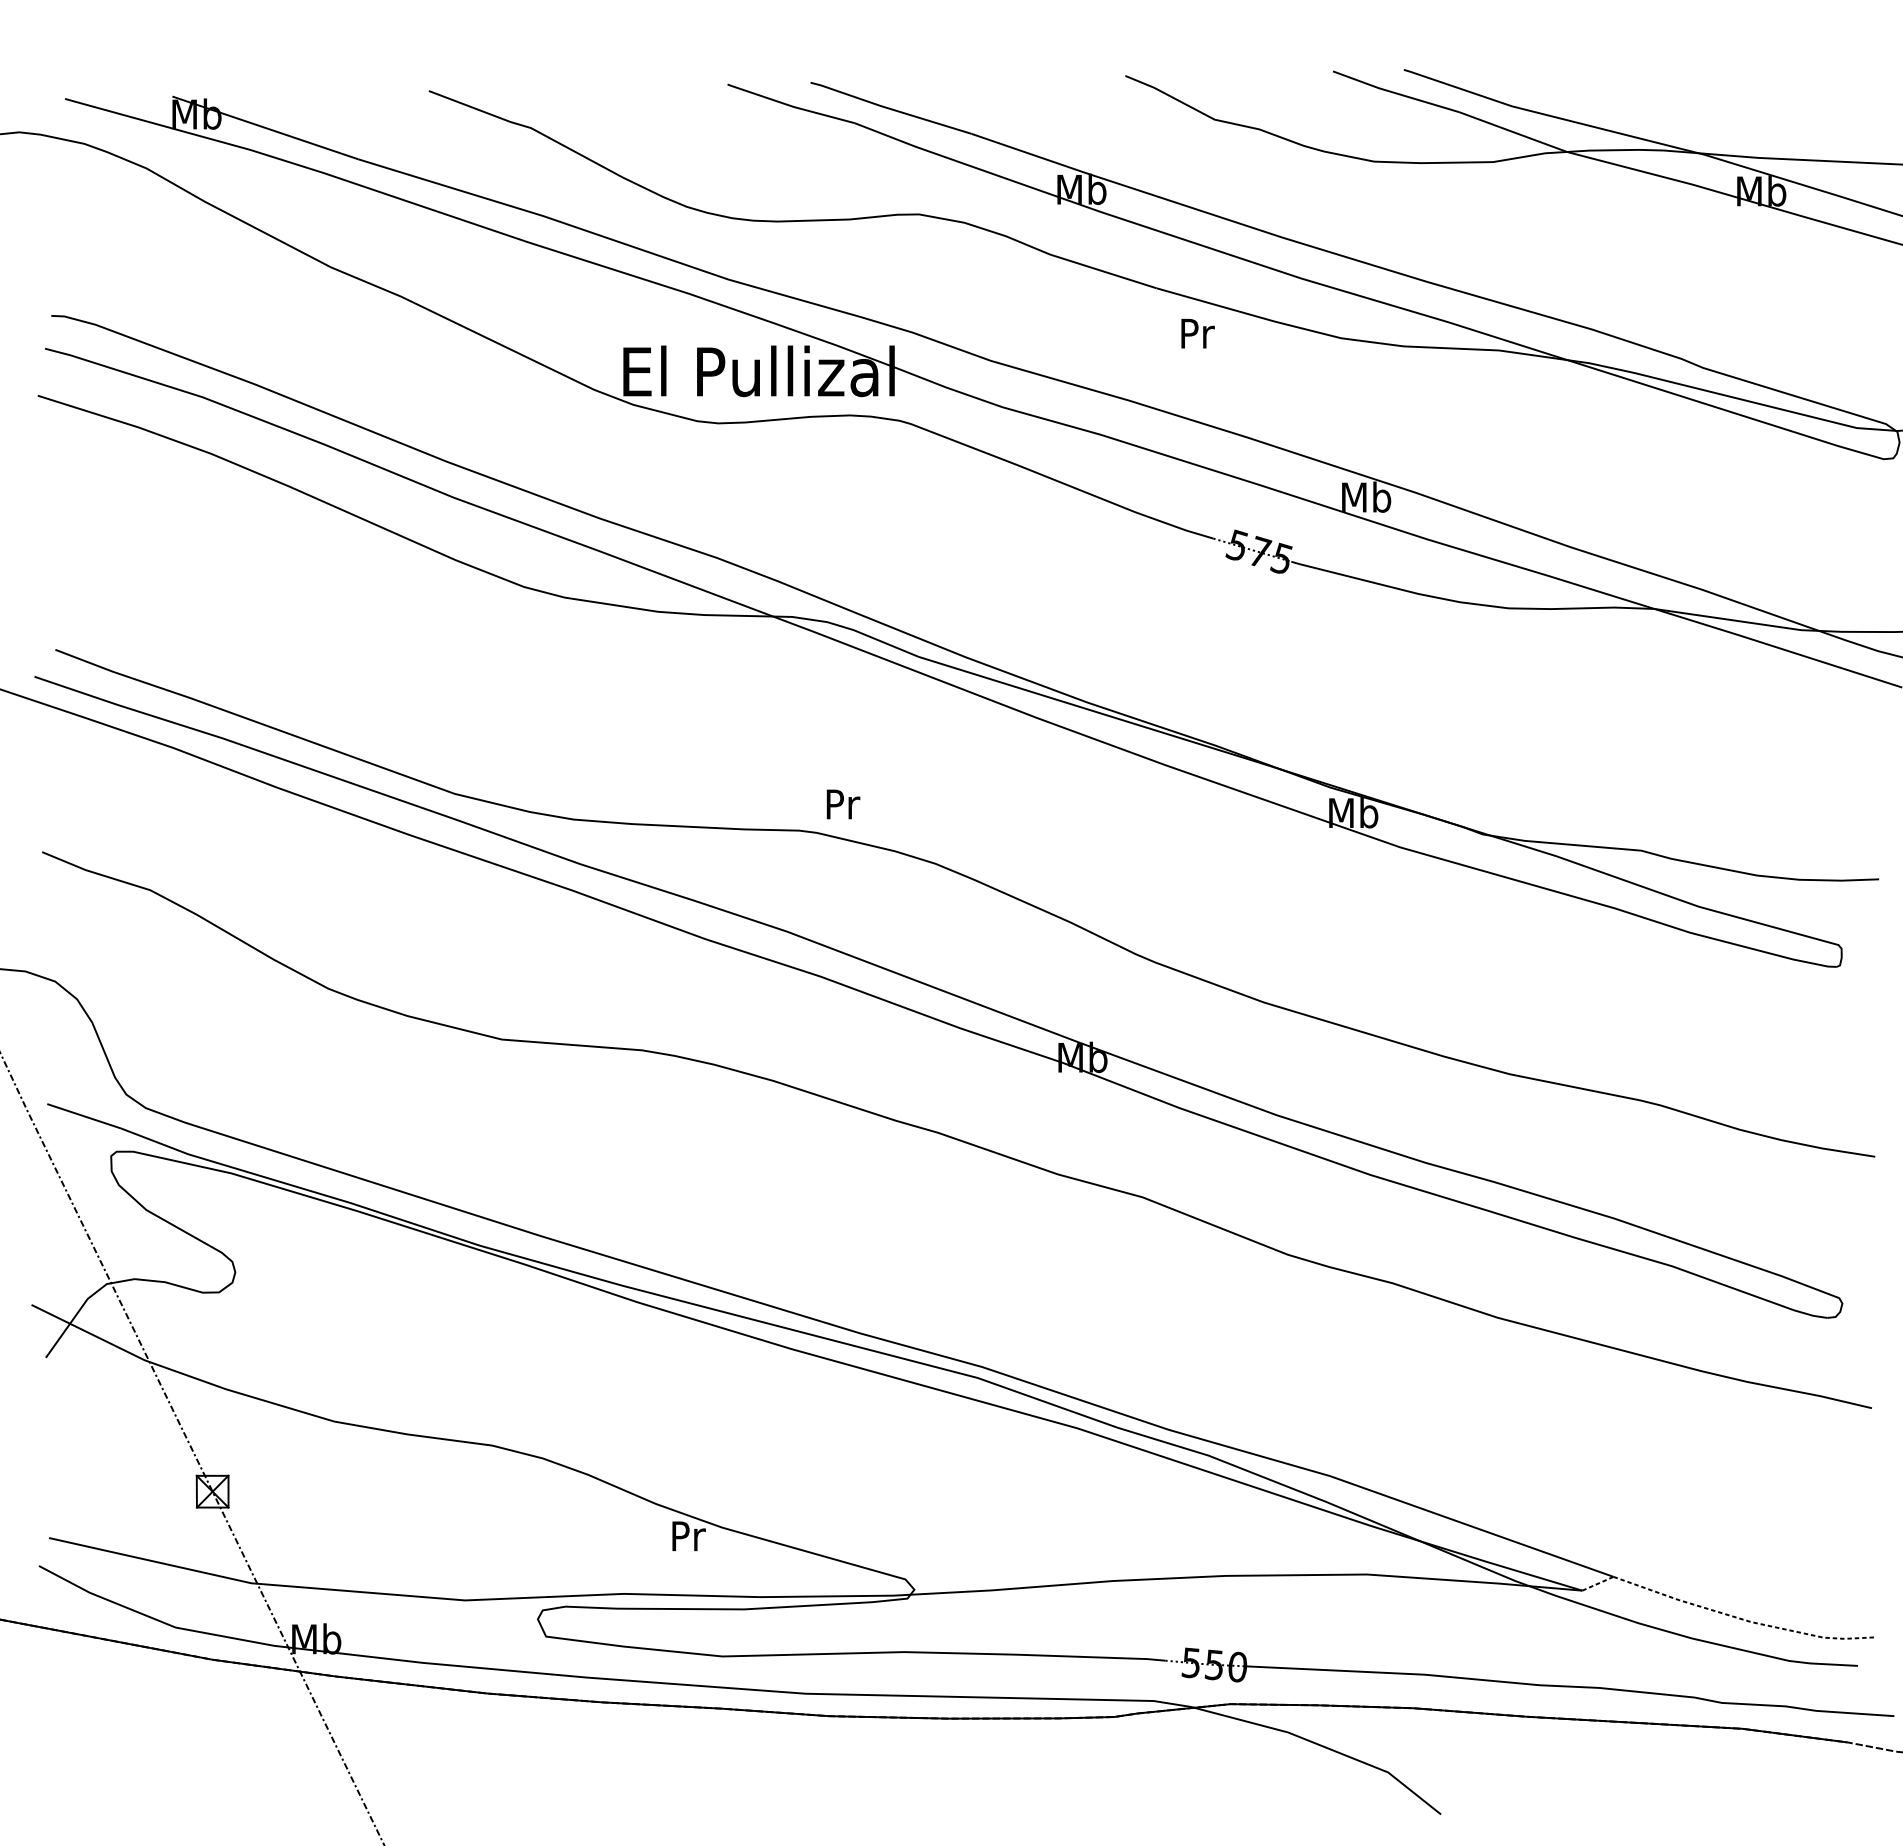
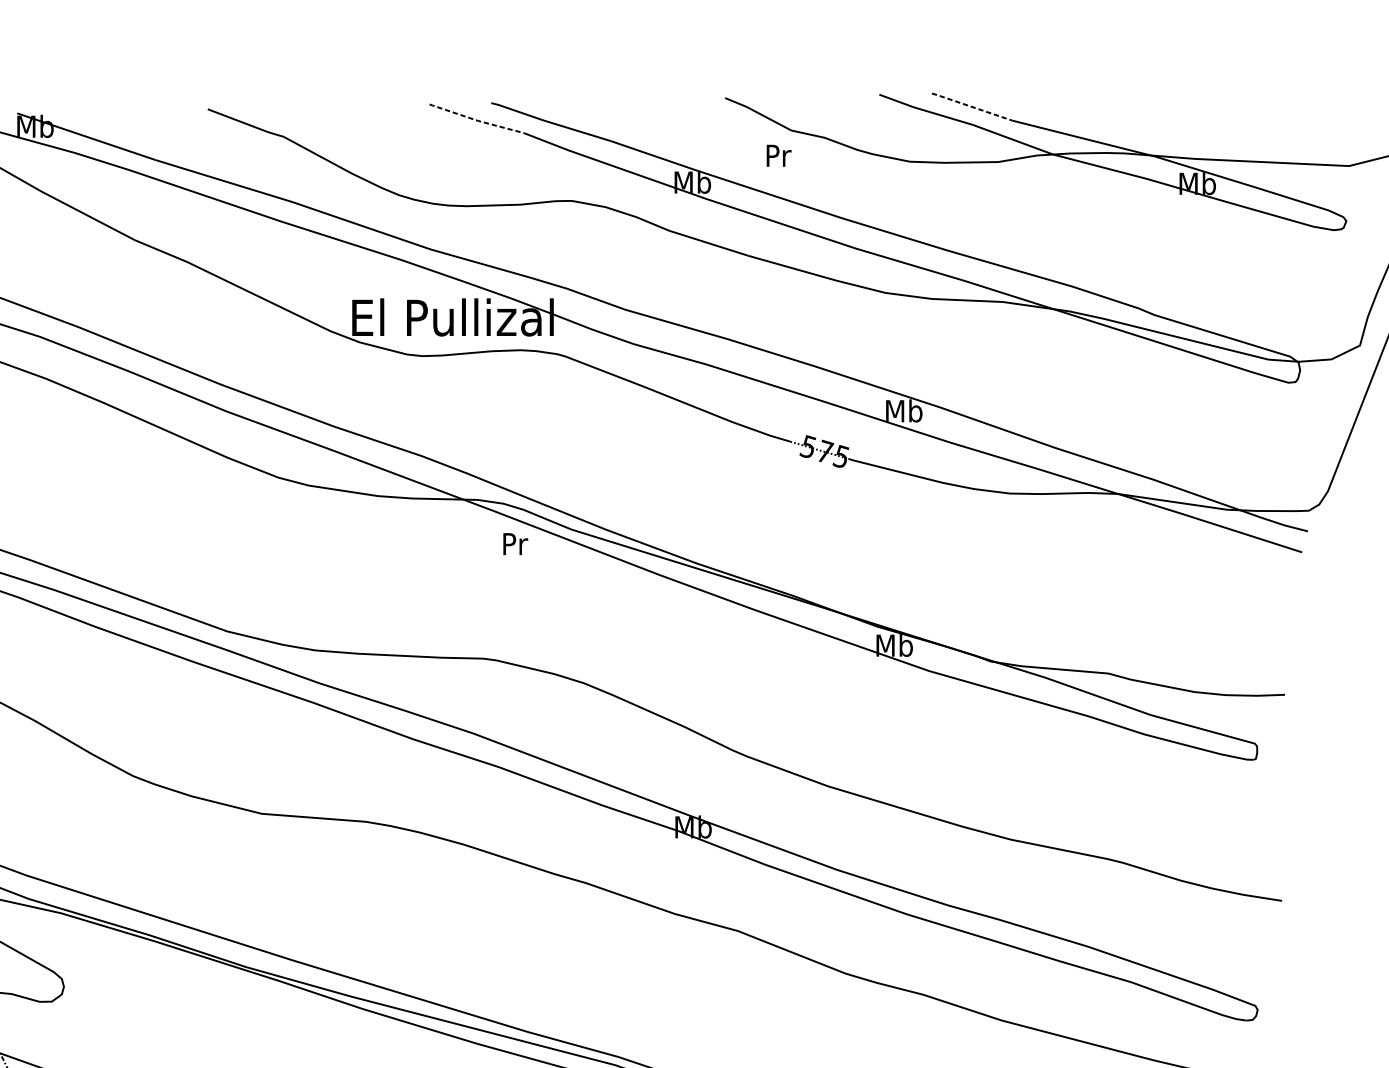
line: (1457, 87) -> (971, 106), solid -> dashed
line: (791, 106) -> (477, 120), solid -> dashed
text: (1197, 333) -> (778, 155), moved
text: (843, 804) -> (515, 544), moved

